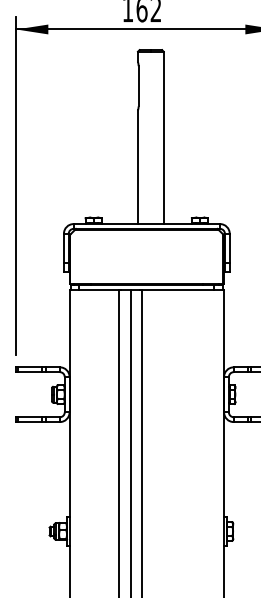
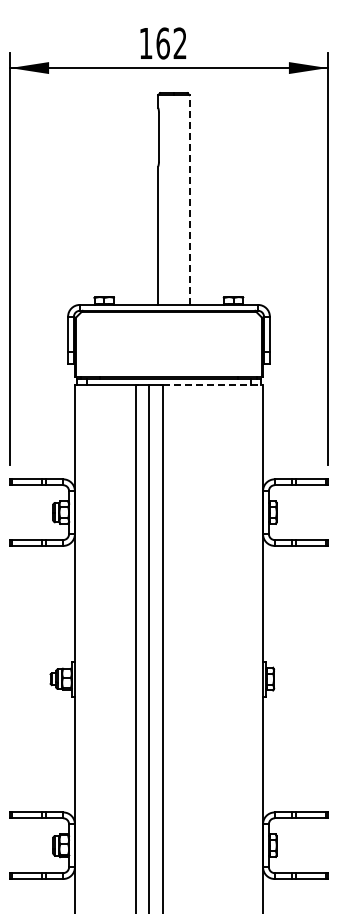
line: (163, 138) -> (189, 200), solid -> dashed
line: (183, 290) -> (213, 385), solid -> dashed

